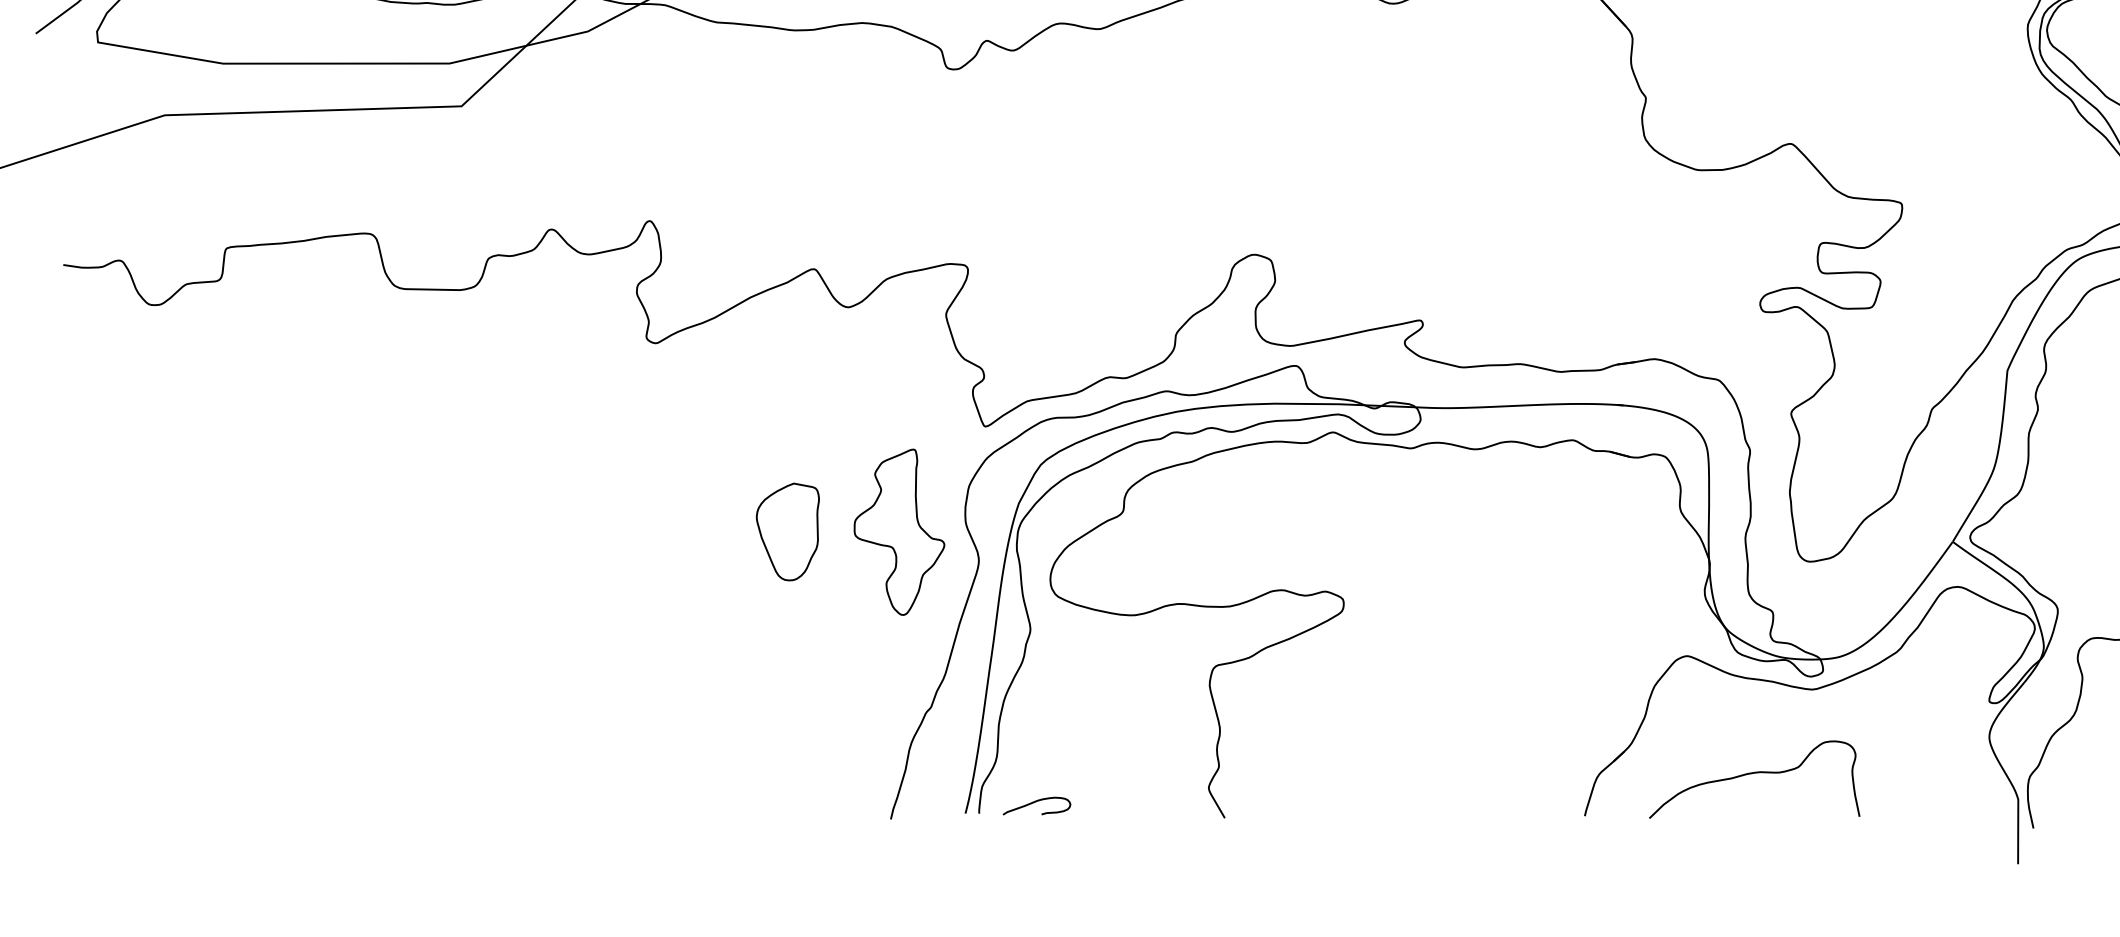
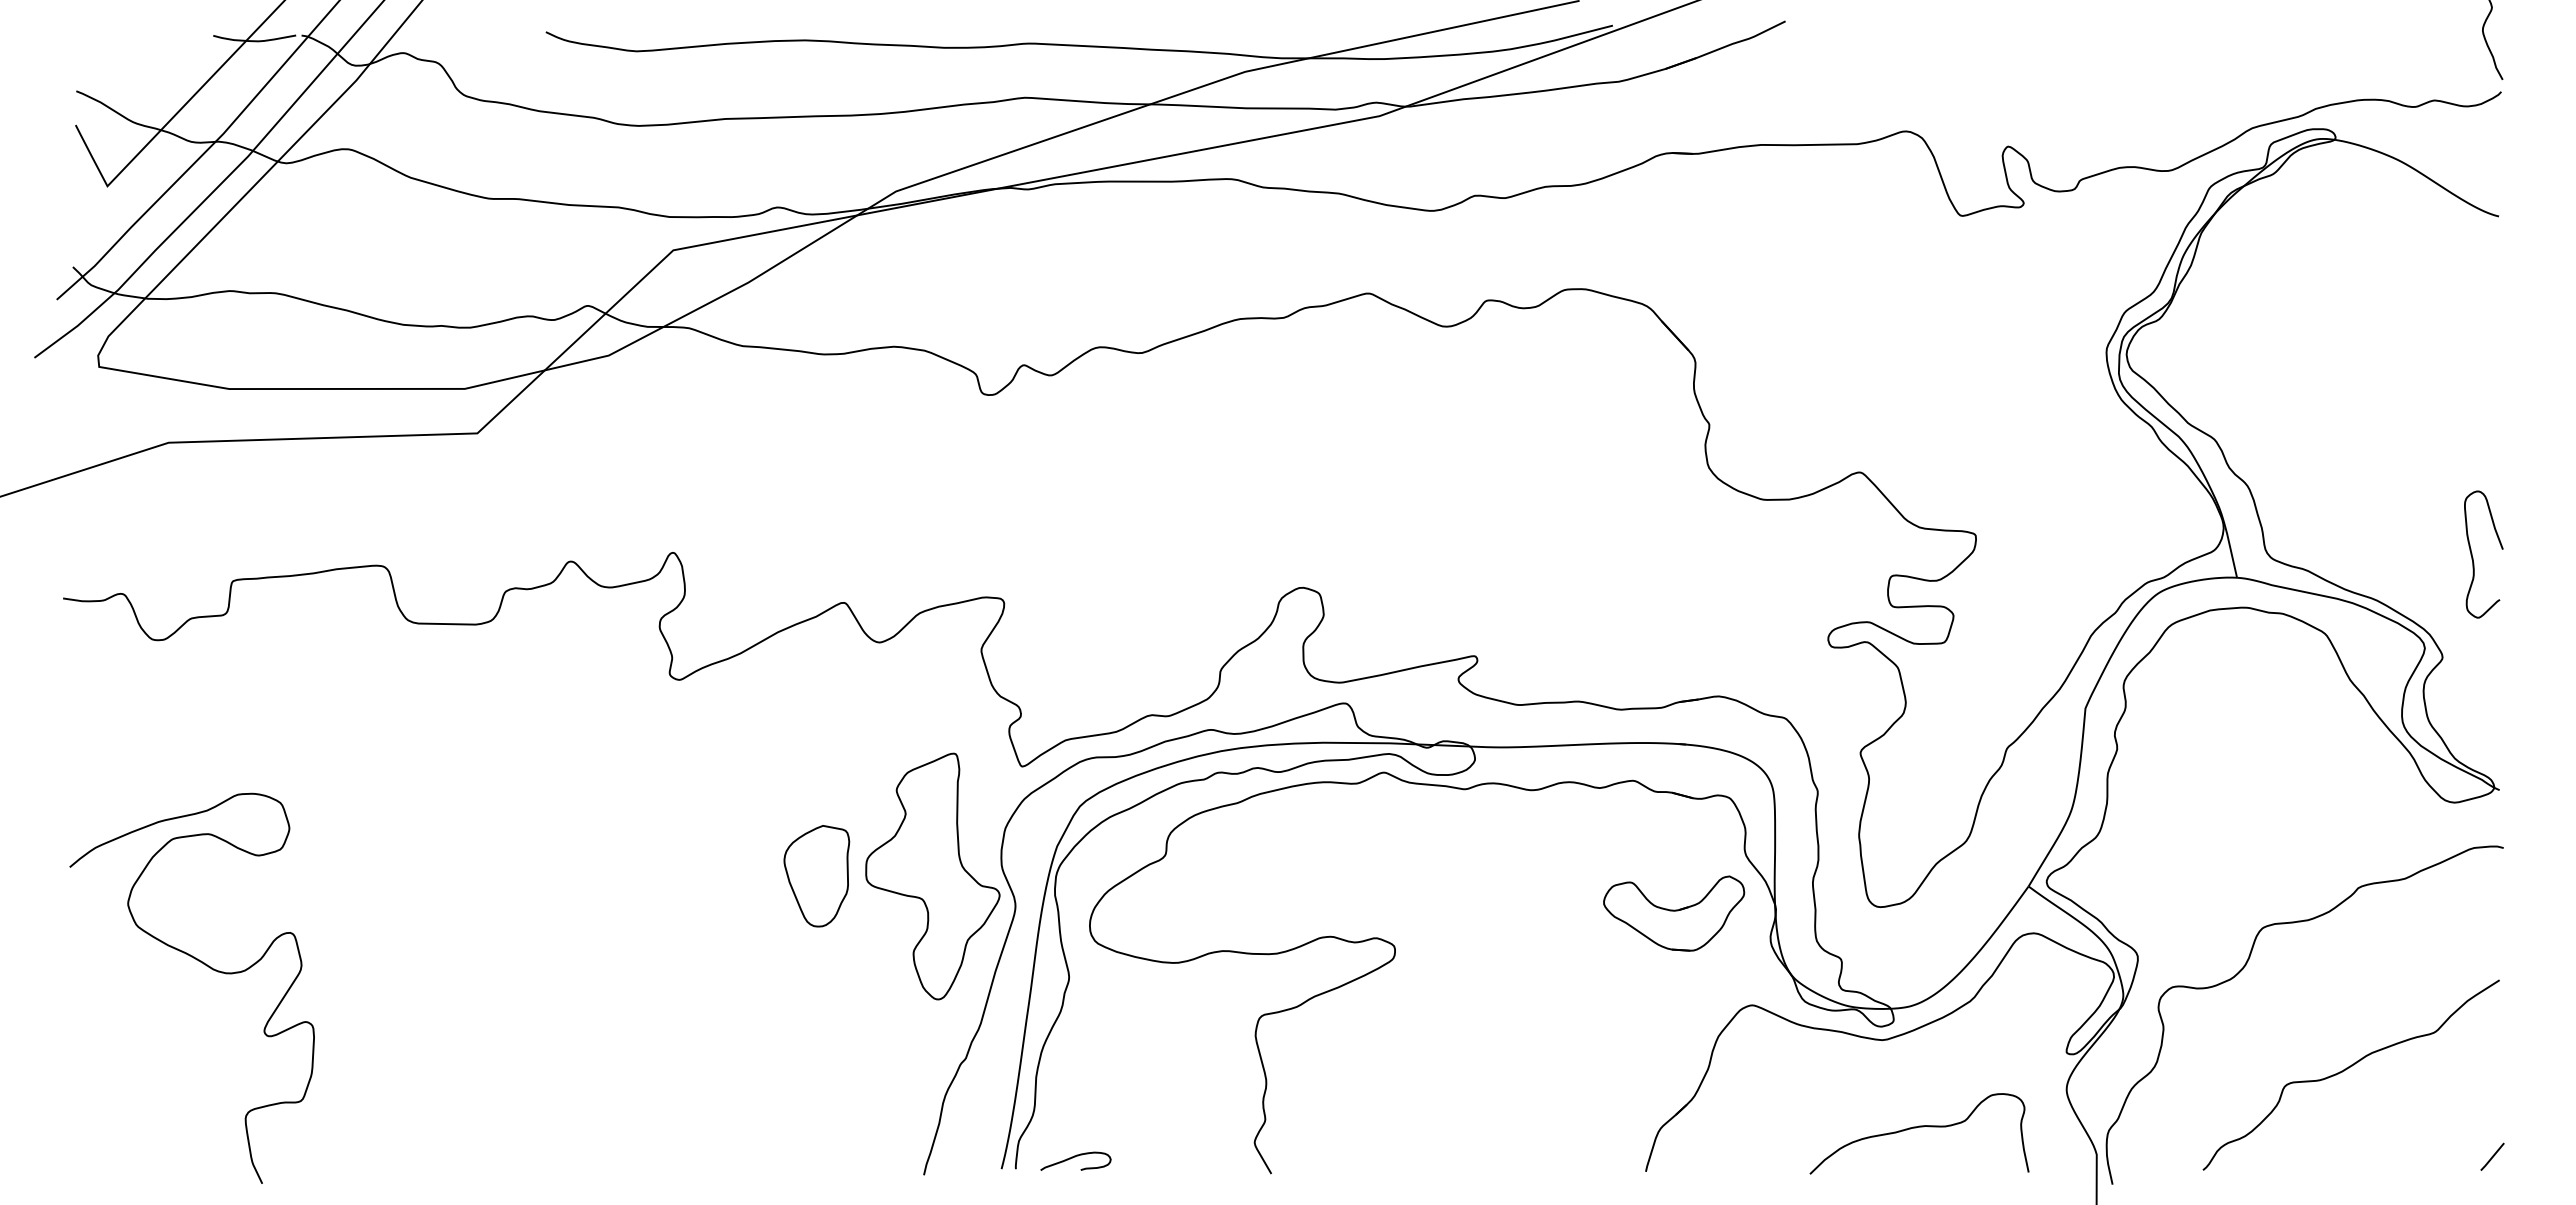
part: (899, 532) -> (932, 876), size x1.43
part: (1612, 567) -> (1674, 913), added
curve: (201, 618) -> (206, 966), added
curve: (1751, 774) -> (1916, 1128), moved

